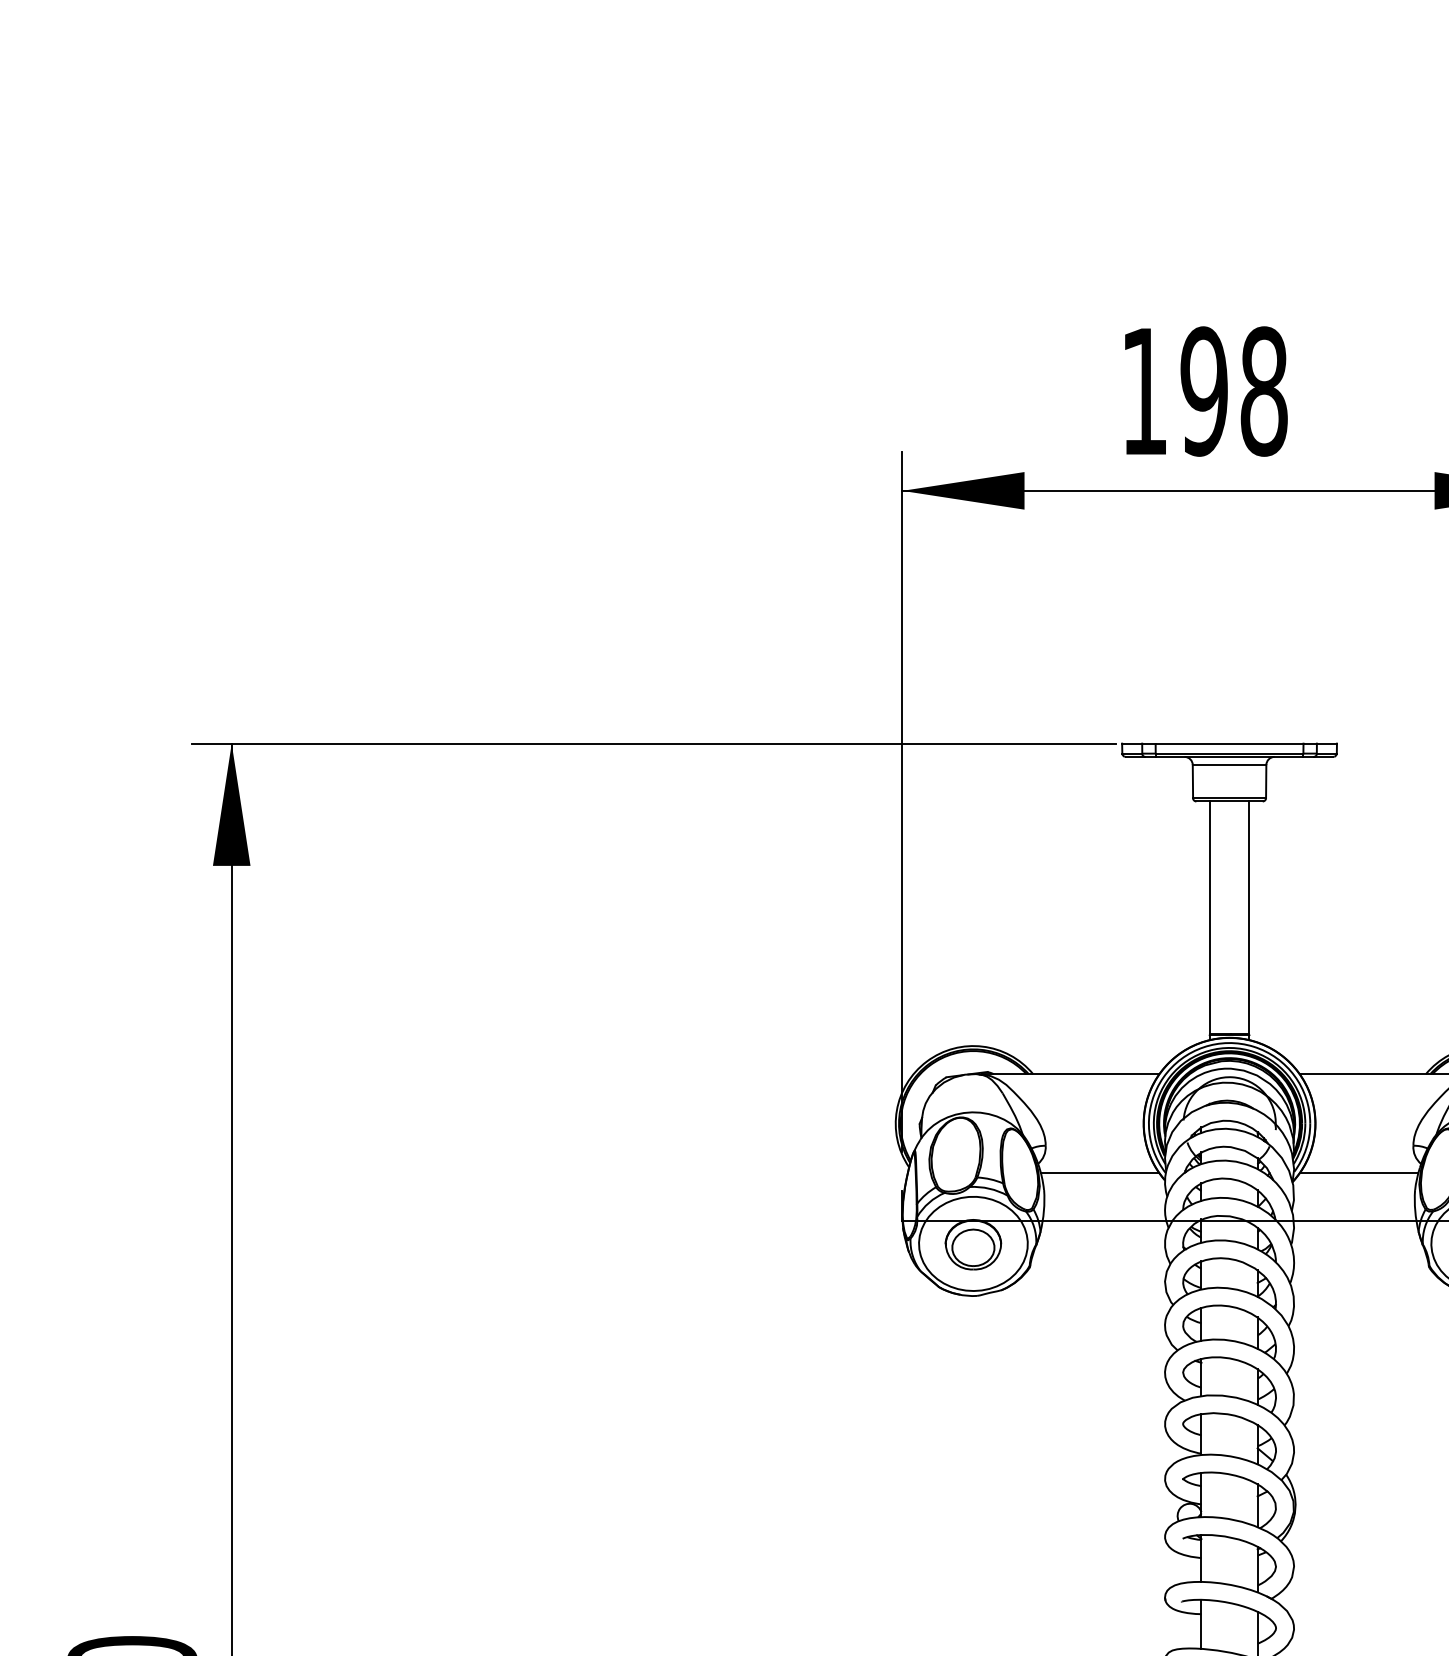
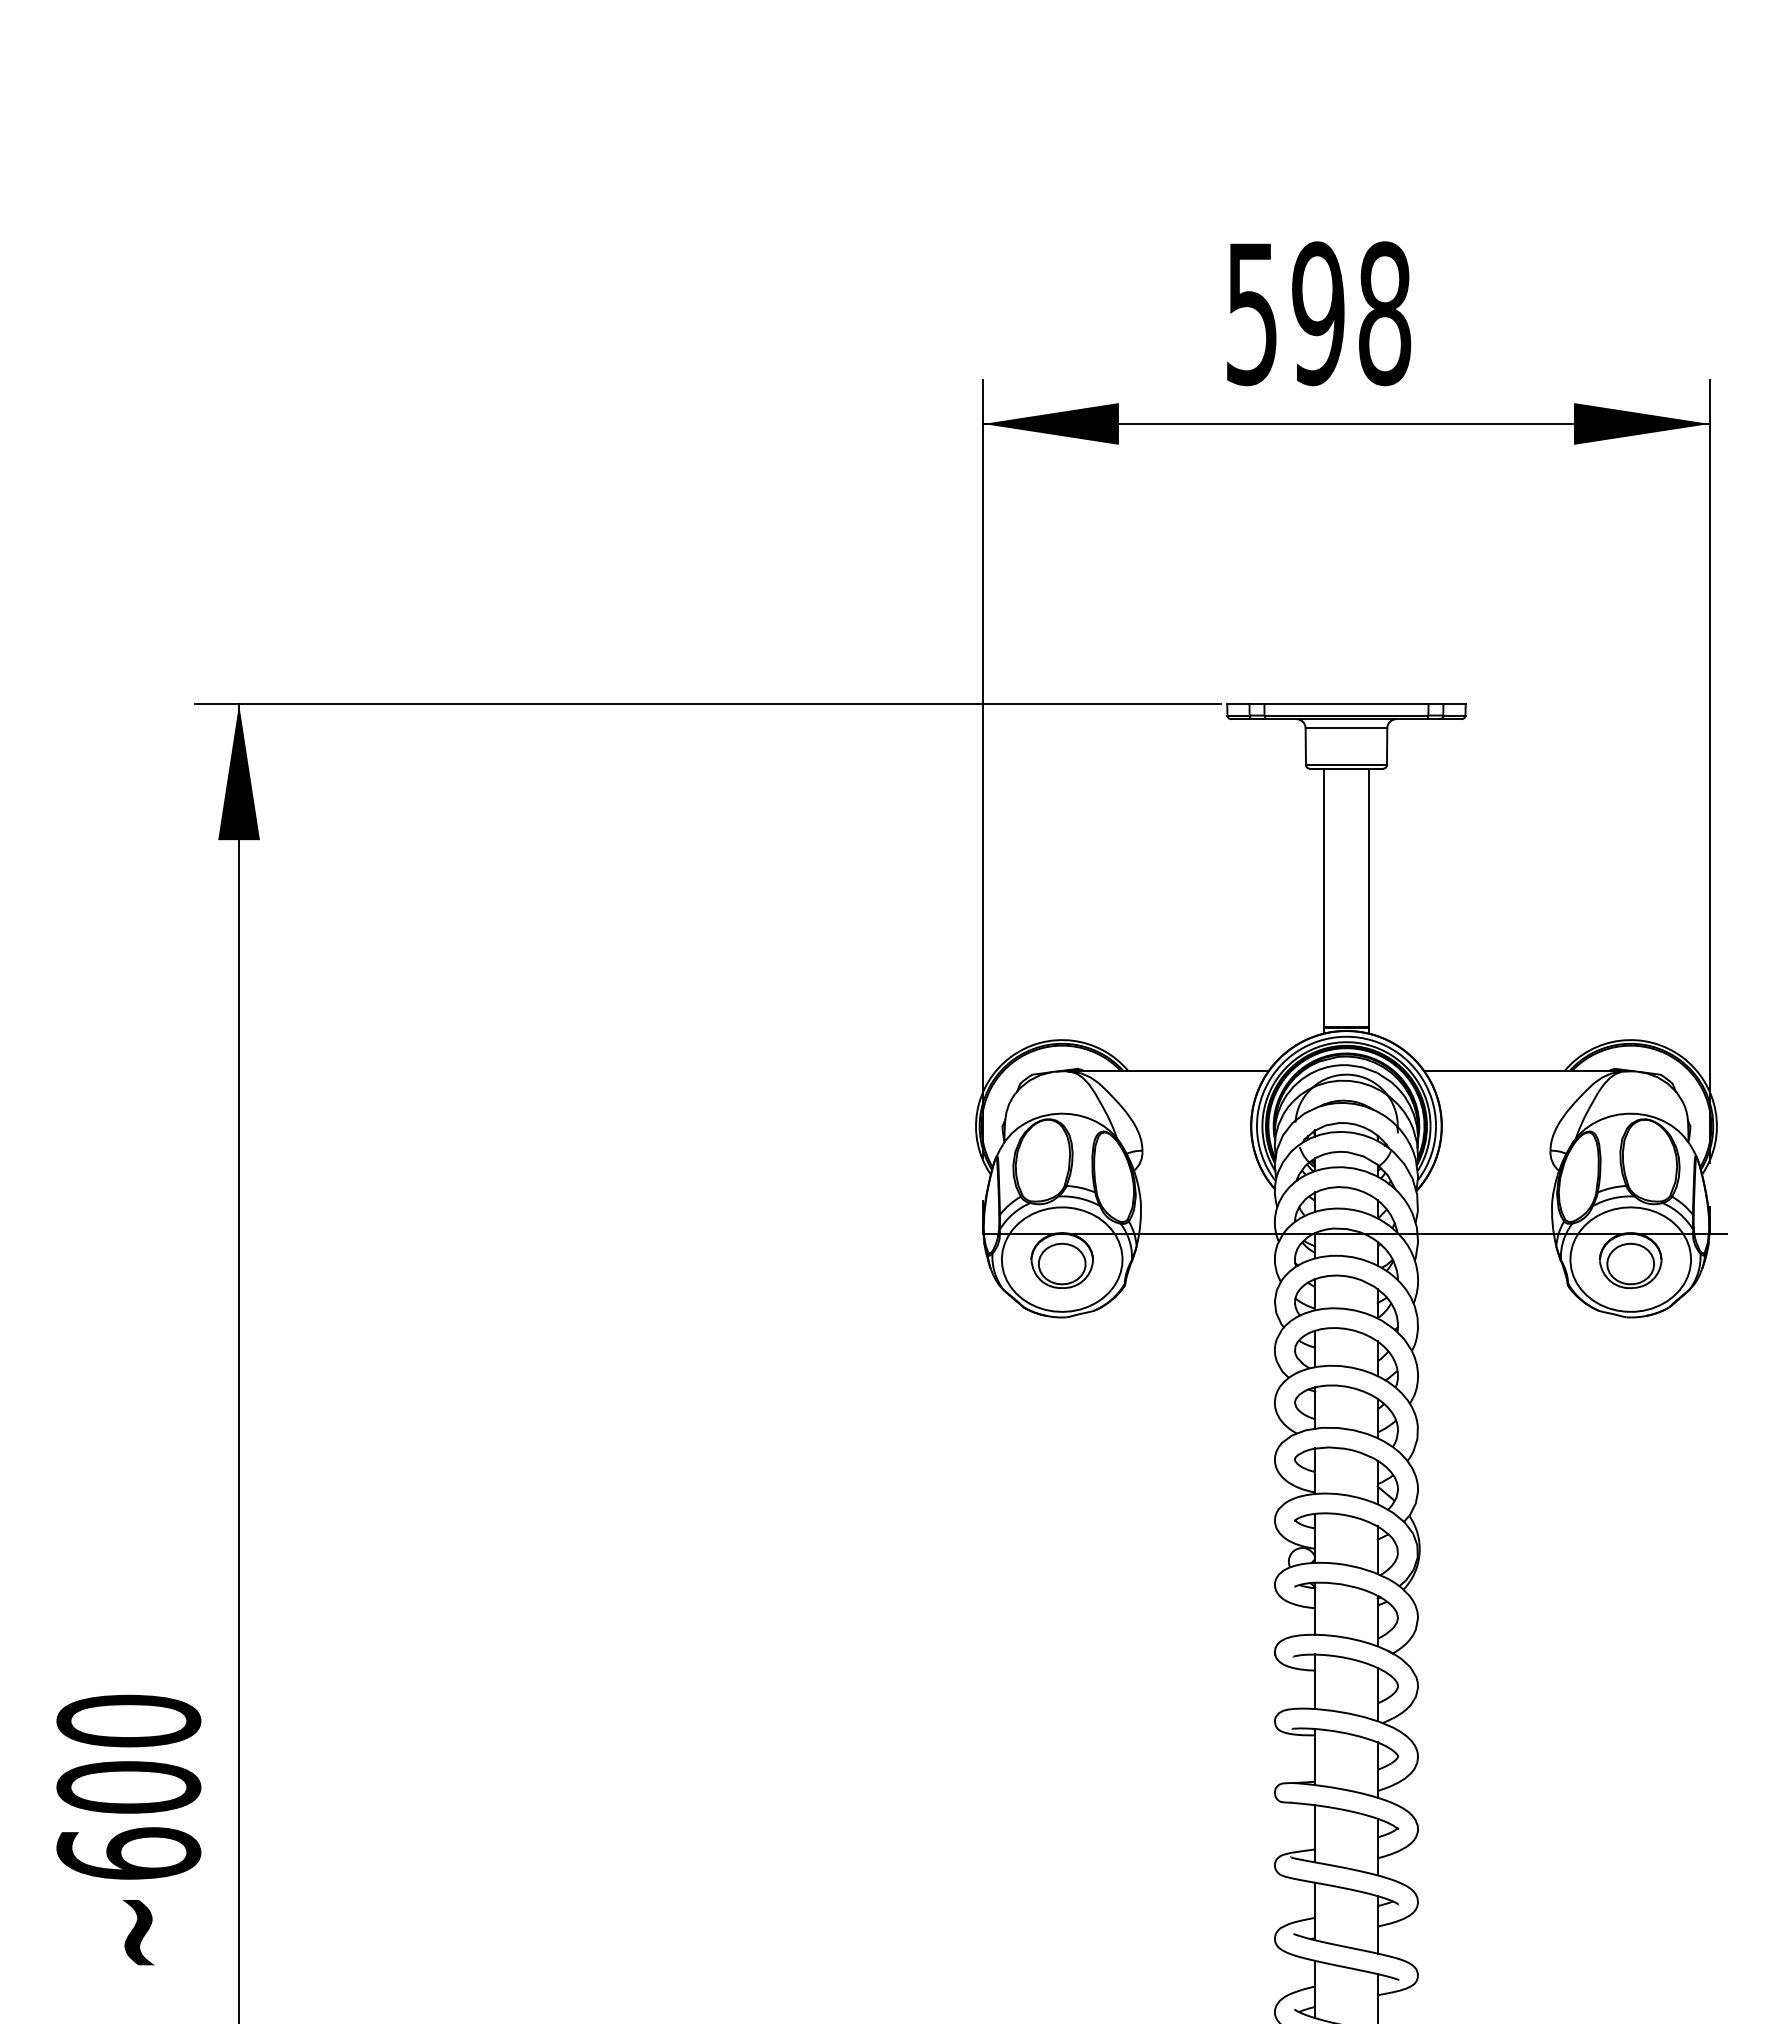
text: (1143, 392) -> (1251, 314), 198 -> 598
line: (1099, 1173) -> (1202, 1181), removed
line: (1358, 1173) -> (1489, 1181), removed

